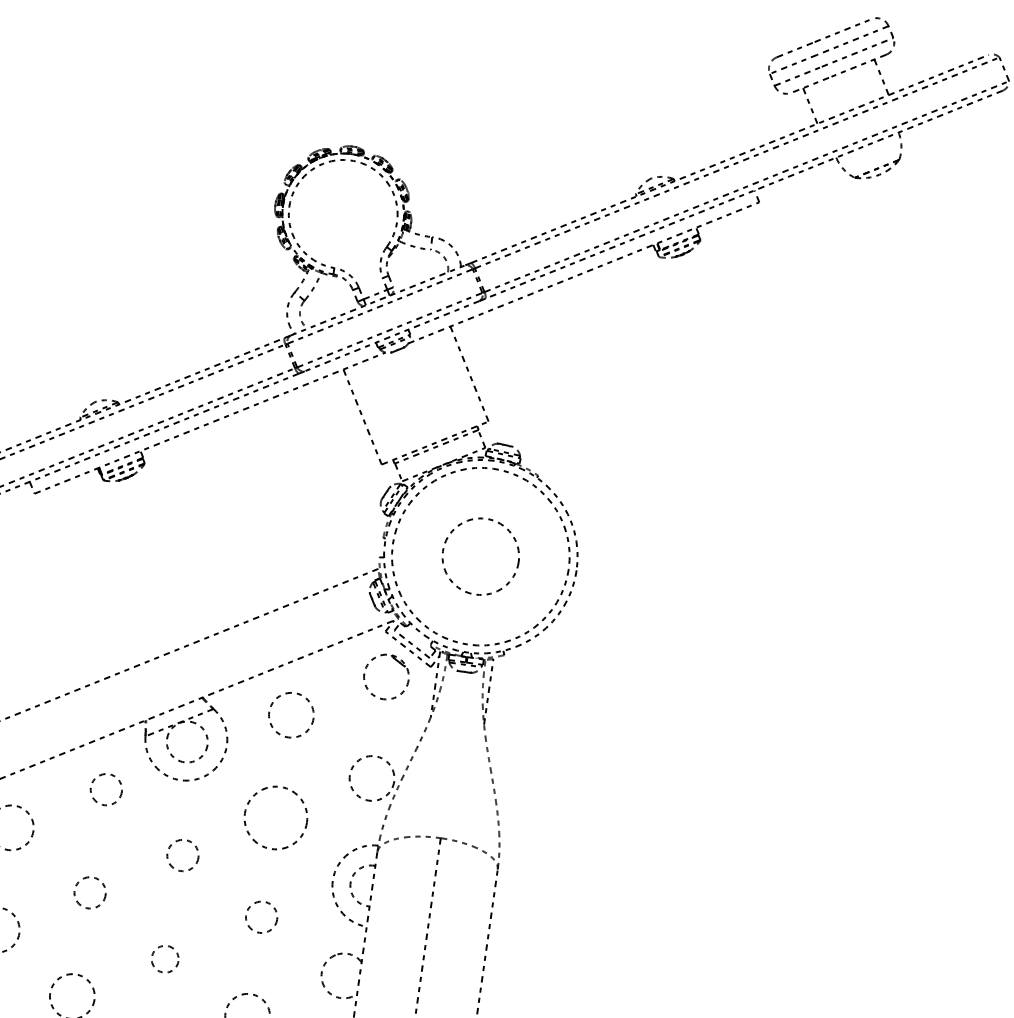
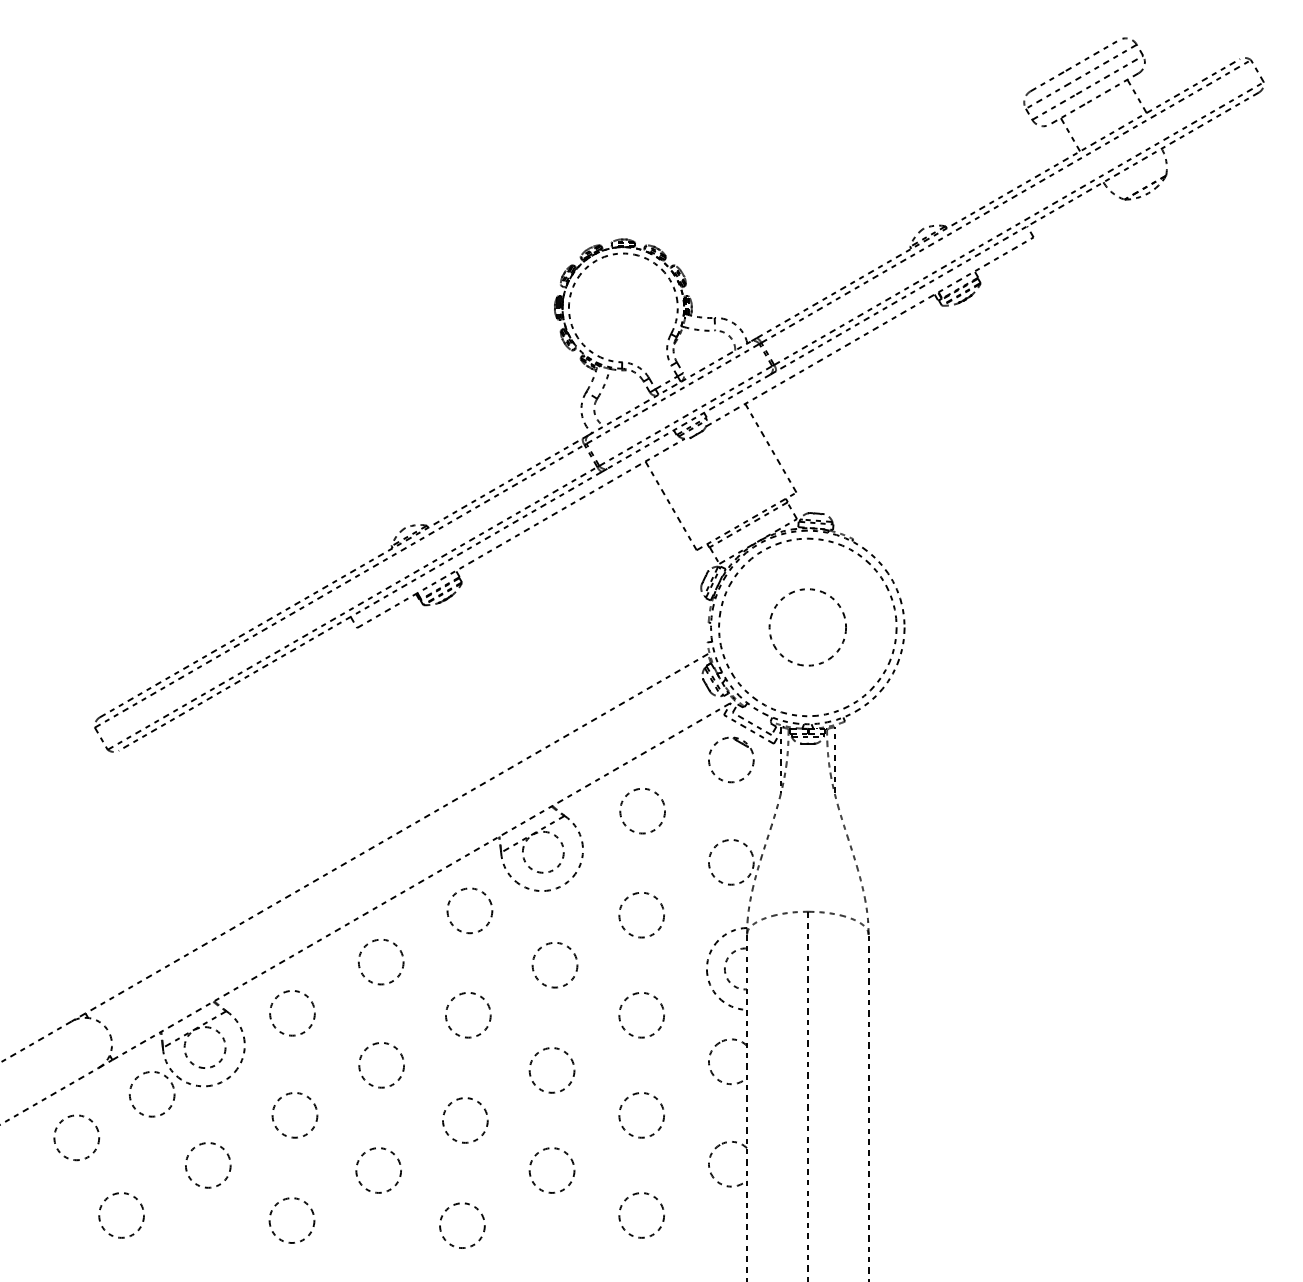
circle: (106, 789) -> (469, 910), size x1.43
circle: (275, 818) -> (641, 915), size x0.71
circle: (182, 855) -> (554, 965), size x1.43
circle: (90, 893) -> (468, 1015), size x1.43
circle: (261, 917) -> (641, 1015), size x1.43
circle: (164, 959) -> (551, 1070), size x1.67

